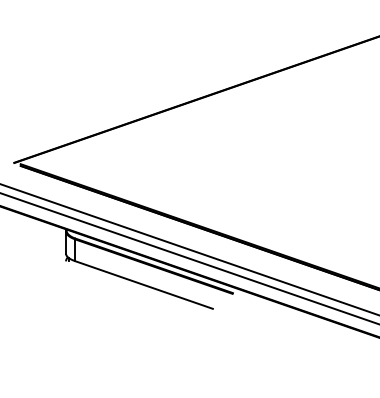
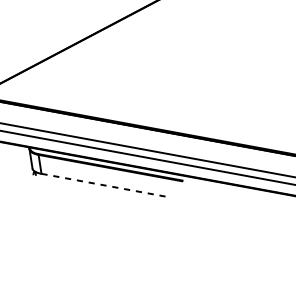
line: (144, 285) -> (104, 185), solid -> dashed

